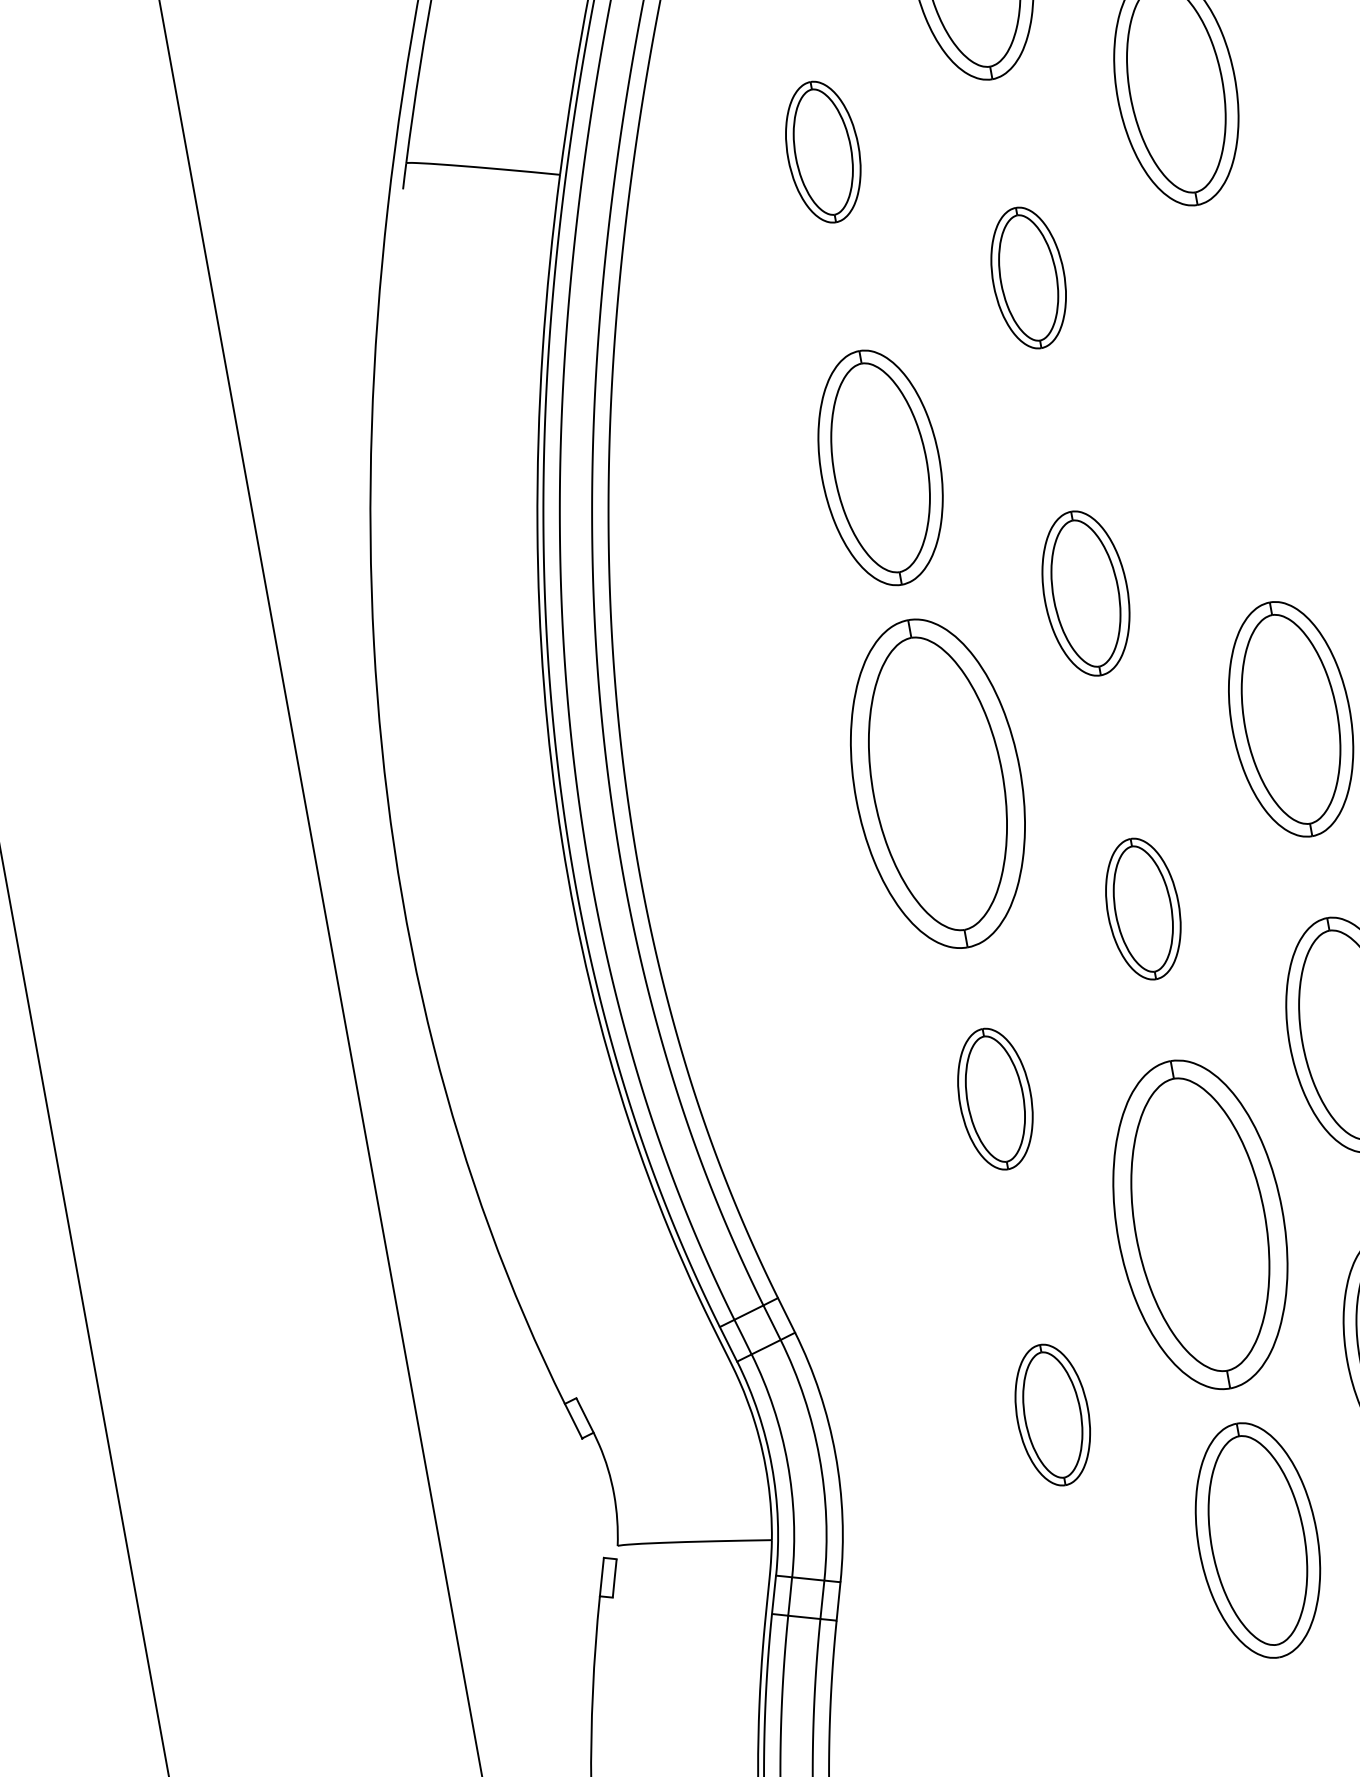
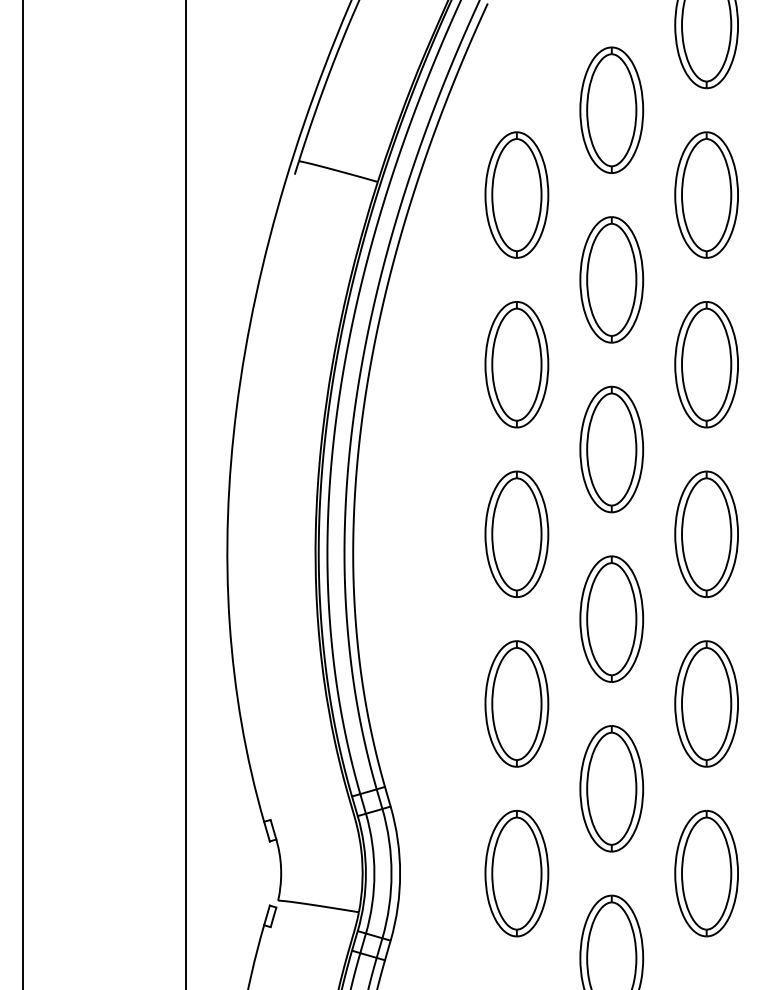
part: (822, 151) -> (516, 194), size x1.67
part: (1027, 277) -> (611, 279), size x1.67
part: (1233, 403) -> (706, 364), added
part: (1085, 593) -> (611, 449), size x1.43
part: (936, 782) -> (516, 533), size x0.71
part: (1142, 908) -> (611, 618), size x1.67
part: (994, 1098) -> (516, 703), size x1.67
part: (1199, 1224) -> (611, 788), size x0.71
part: (1051, 1414) -> (516, 873), size x1.67

